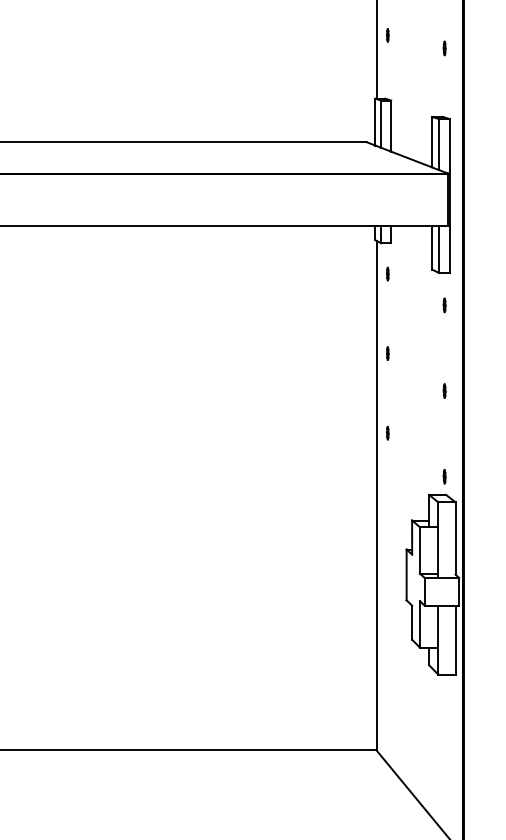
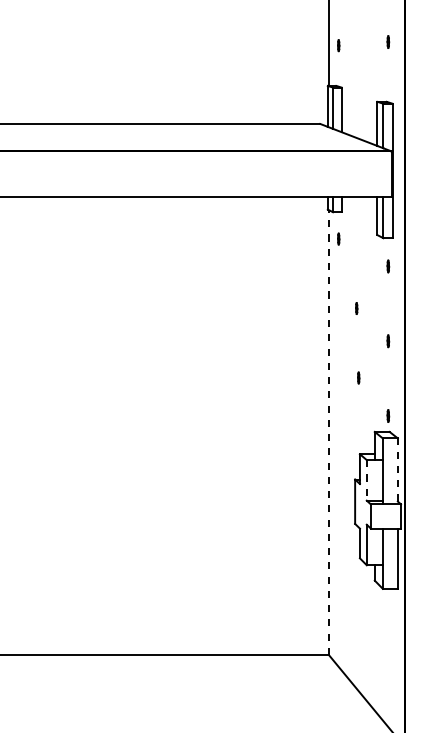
part: (387, 35) -> (338, 45), moved
part: (387, 353) -> (356, 308), moved
part: (387, 432) -> (358, 377), moved
line: (376, 495) -> (328, 432), solid -> dashed
line: (455, 539) -> (397, 470), solid -> dashed
line: (419, 550) -> (366, 480), solid -> dashed

